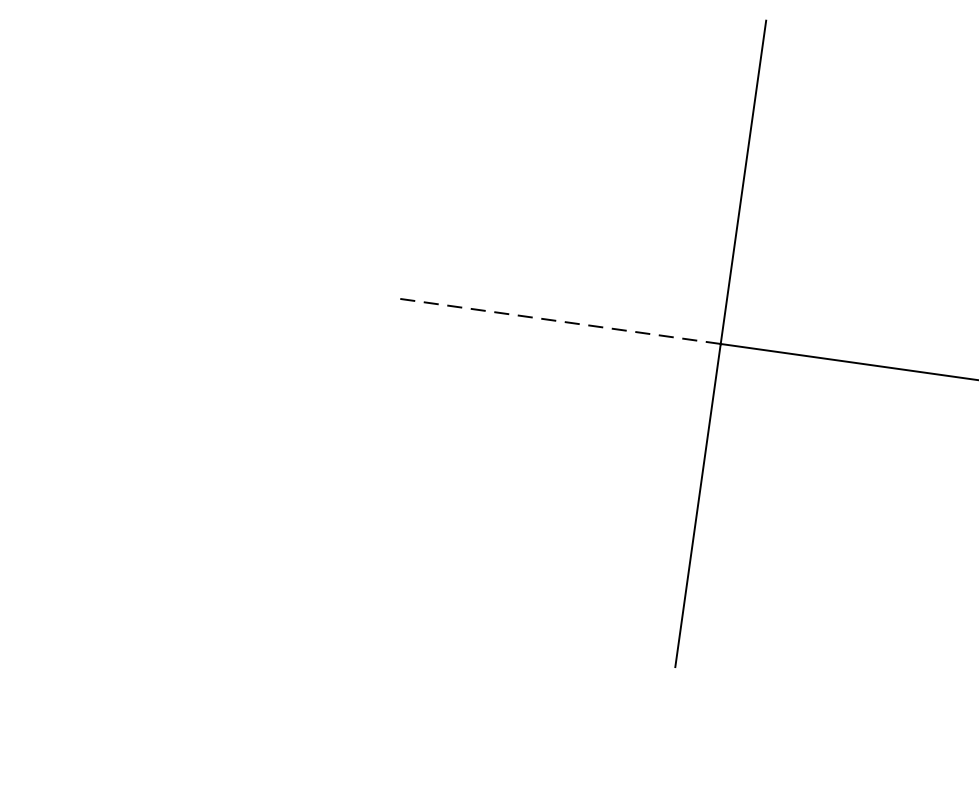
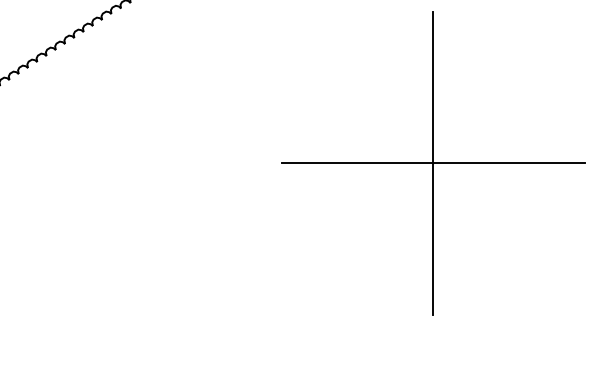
line: (558, 321) -> (357, 163), dashed -> solid

